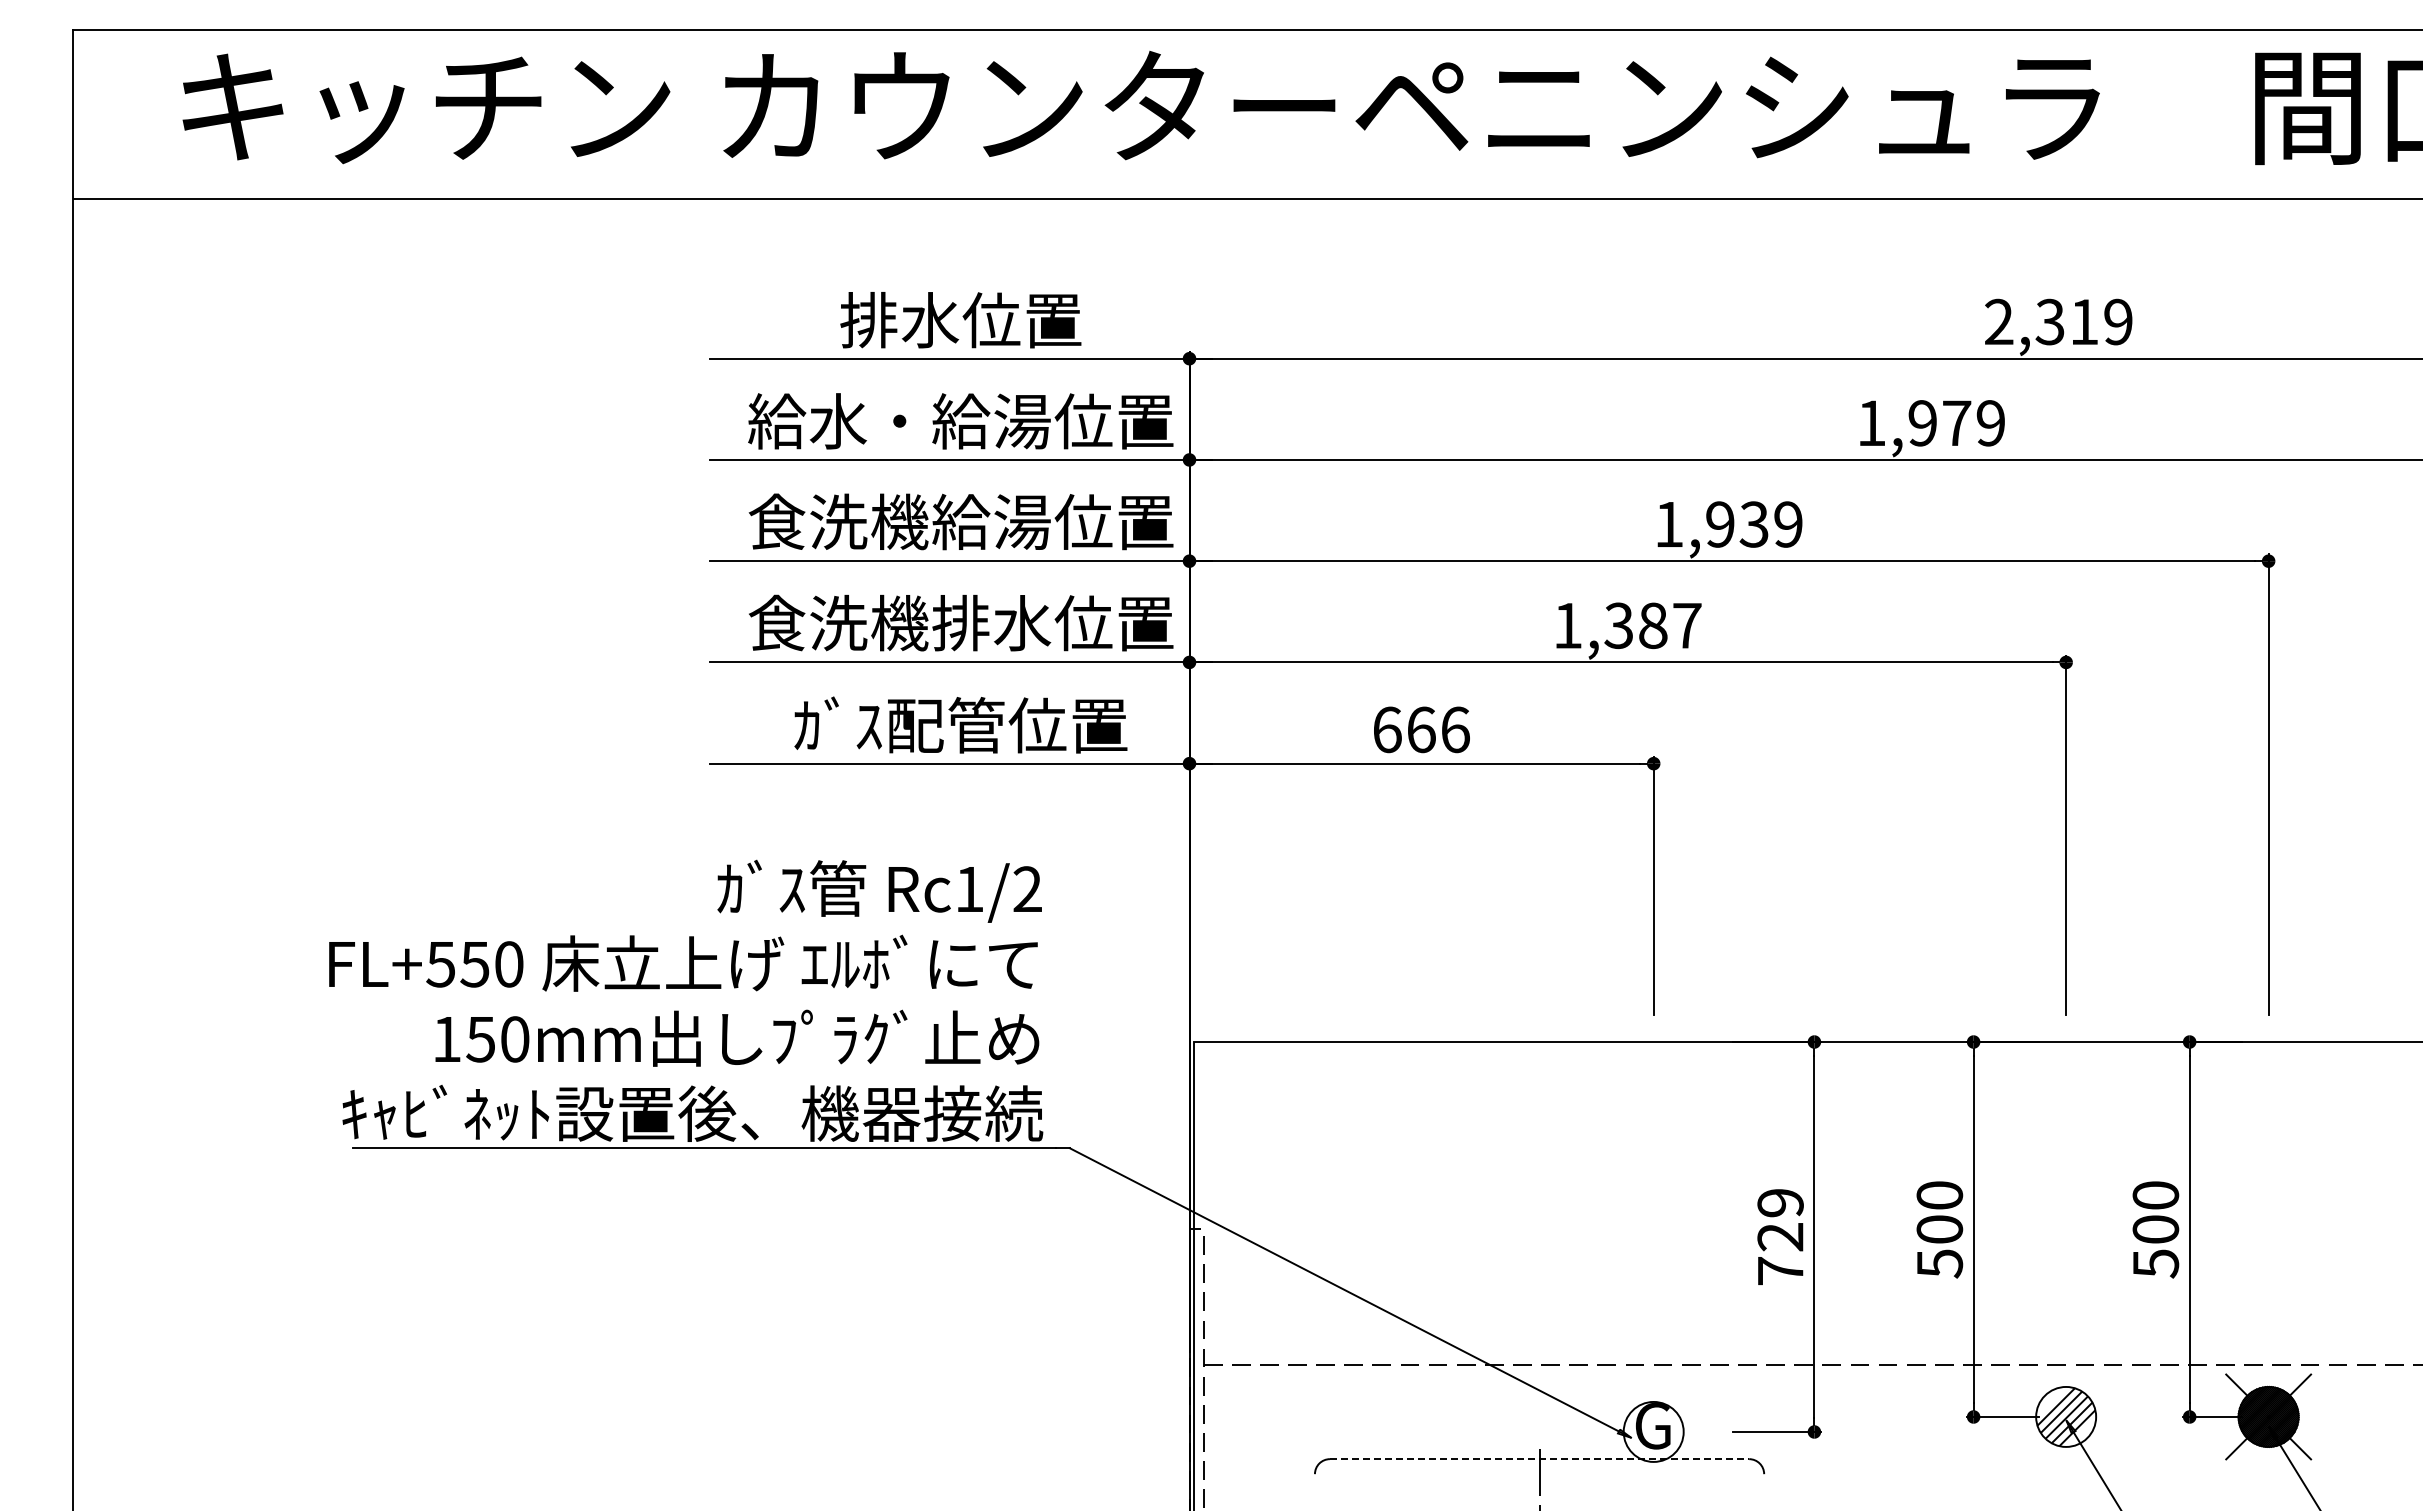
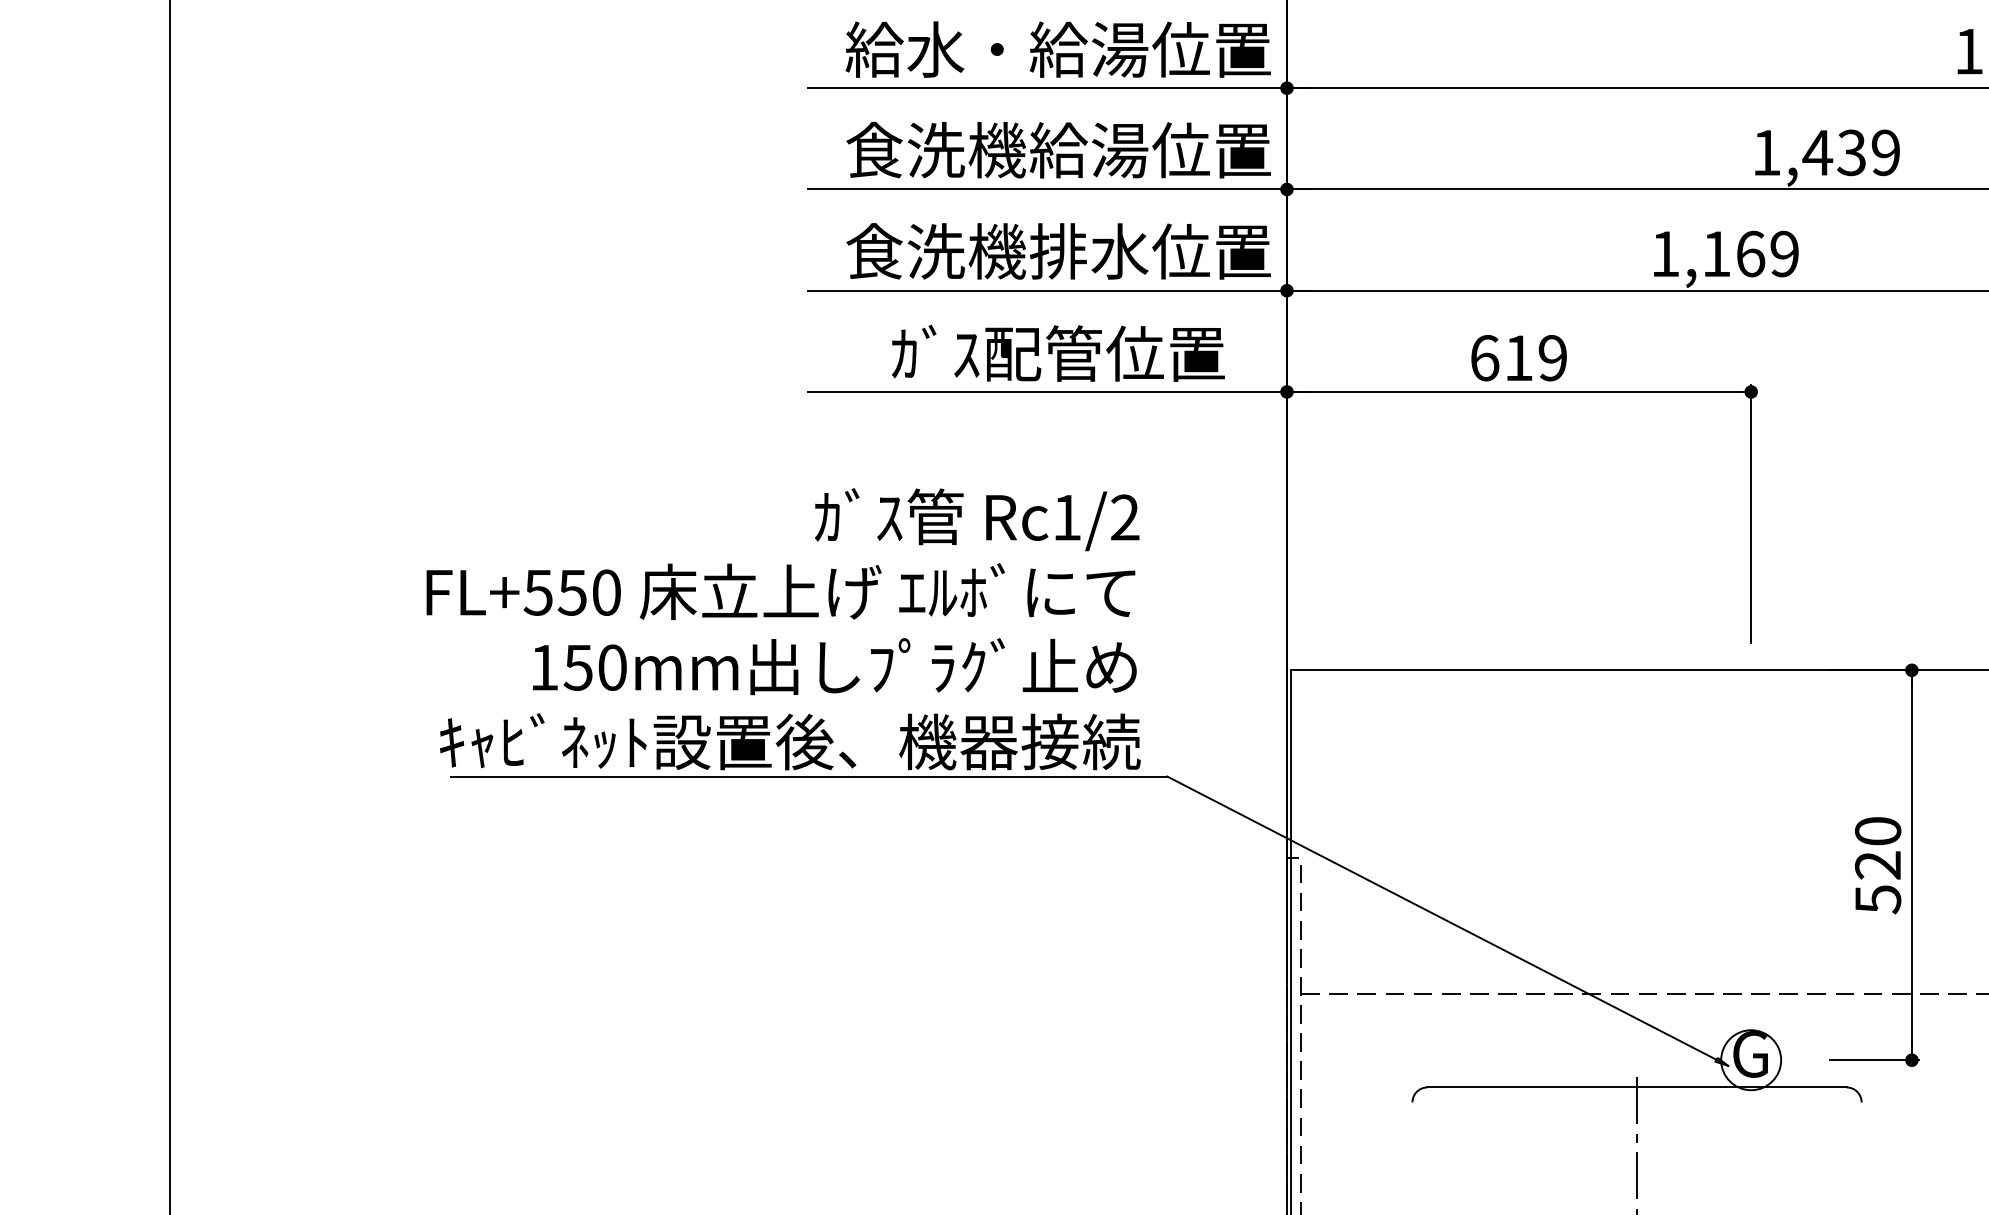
text: (1719, 524) -> (1816, 152), 1,939 -> 1,439
text: (1652, 625) -> (1749, 253), 1,387 -> 1,169
text: (1438, 729) -> (1535, 357), 666 -> 619
text: (1780, 1237) -> (1877, 865), 729 -> 520
line: (1539, 1459) -> (1636, 1087), dashed -> solid

